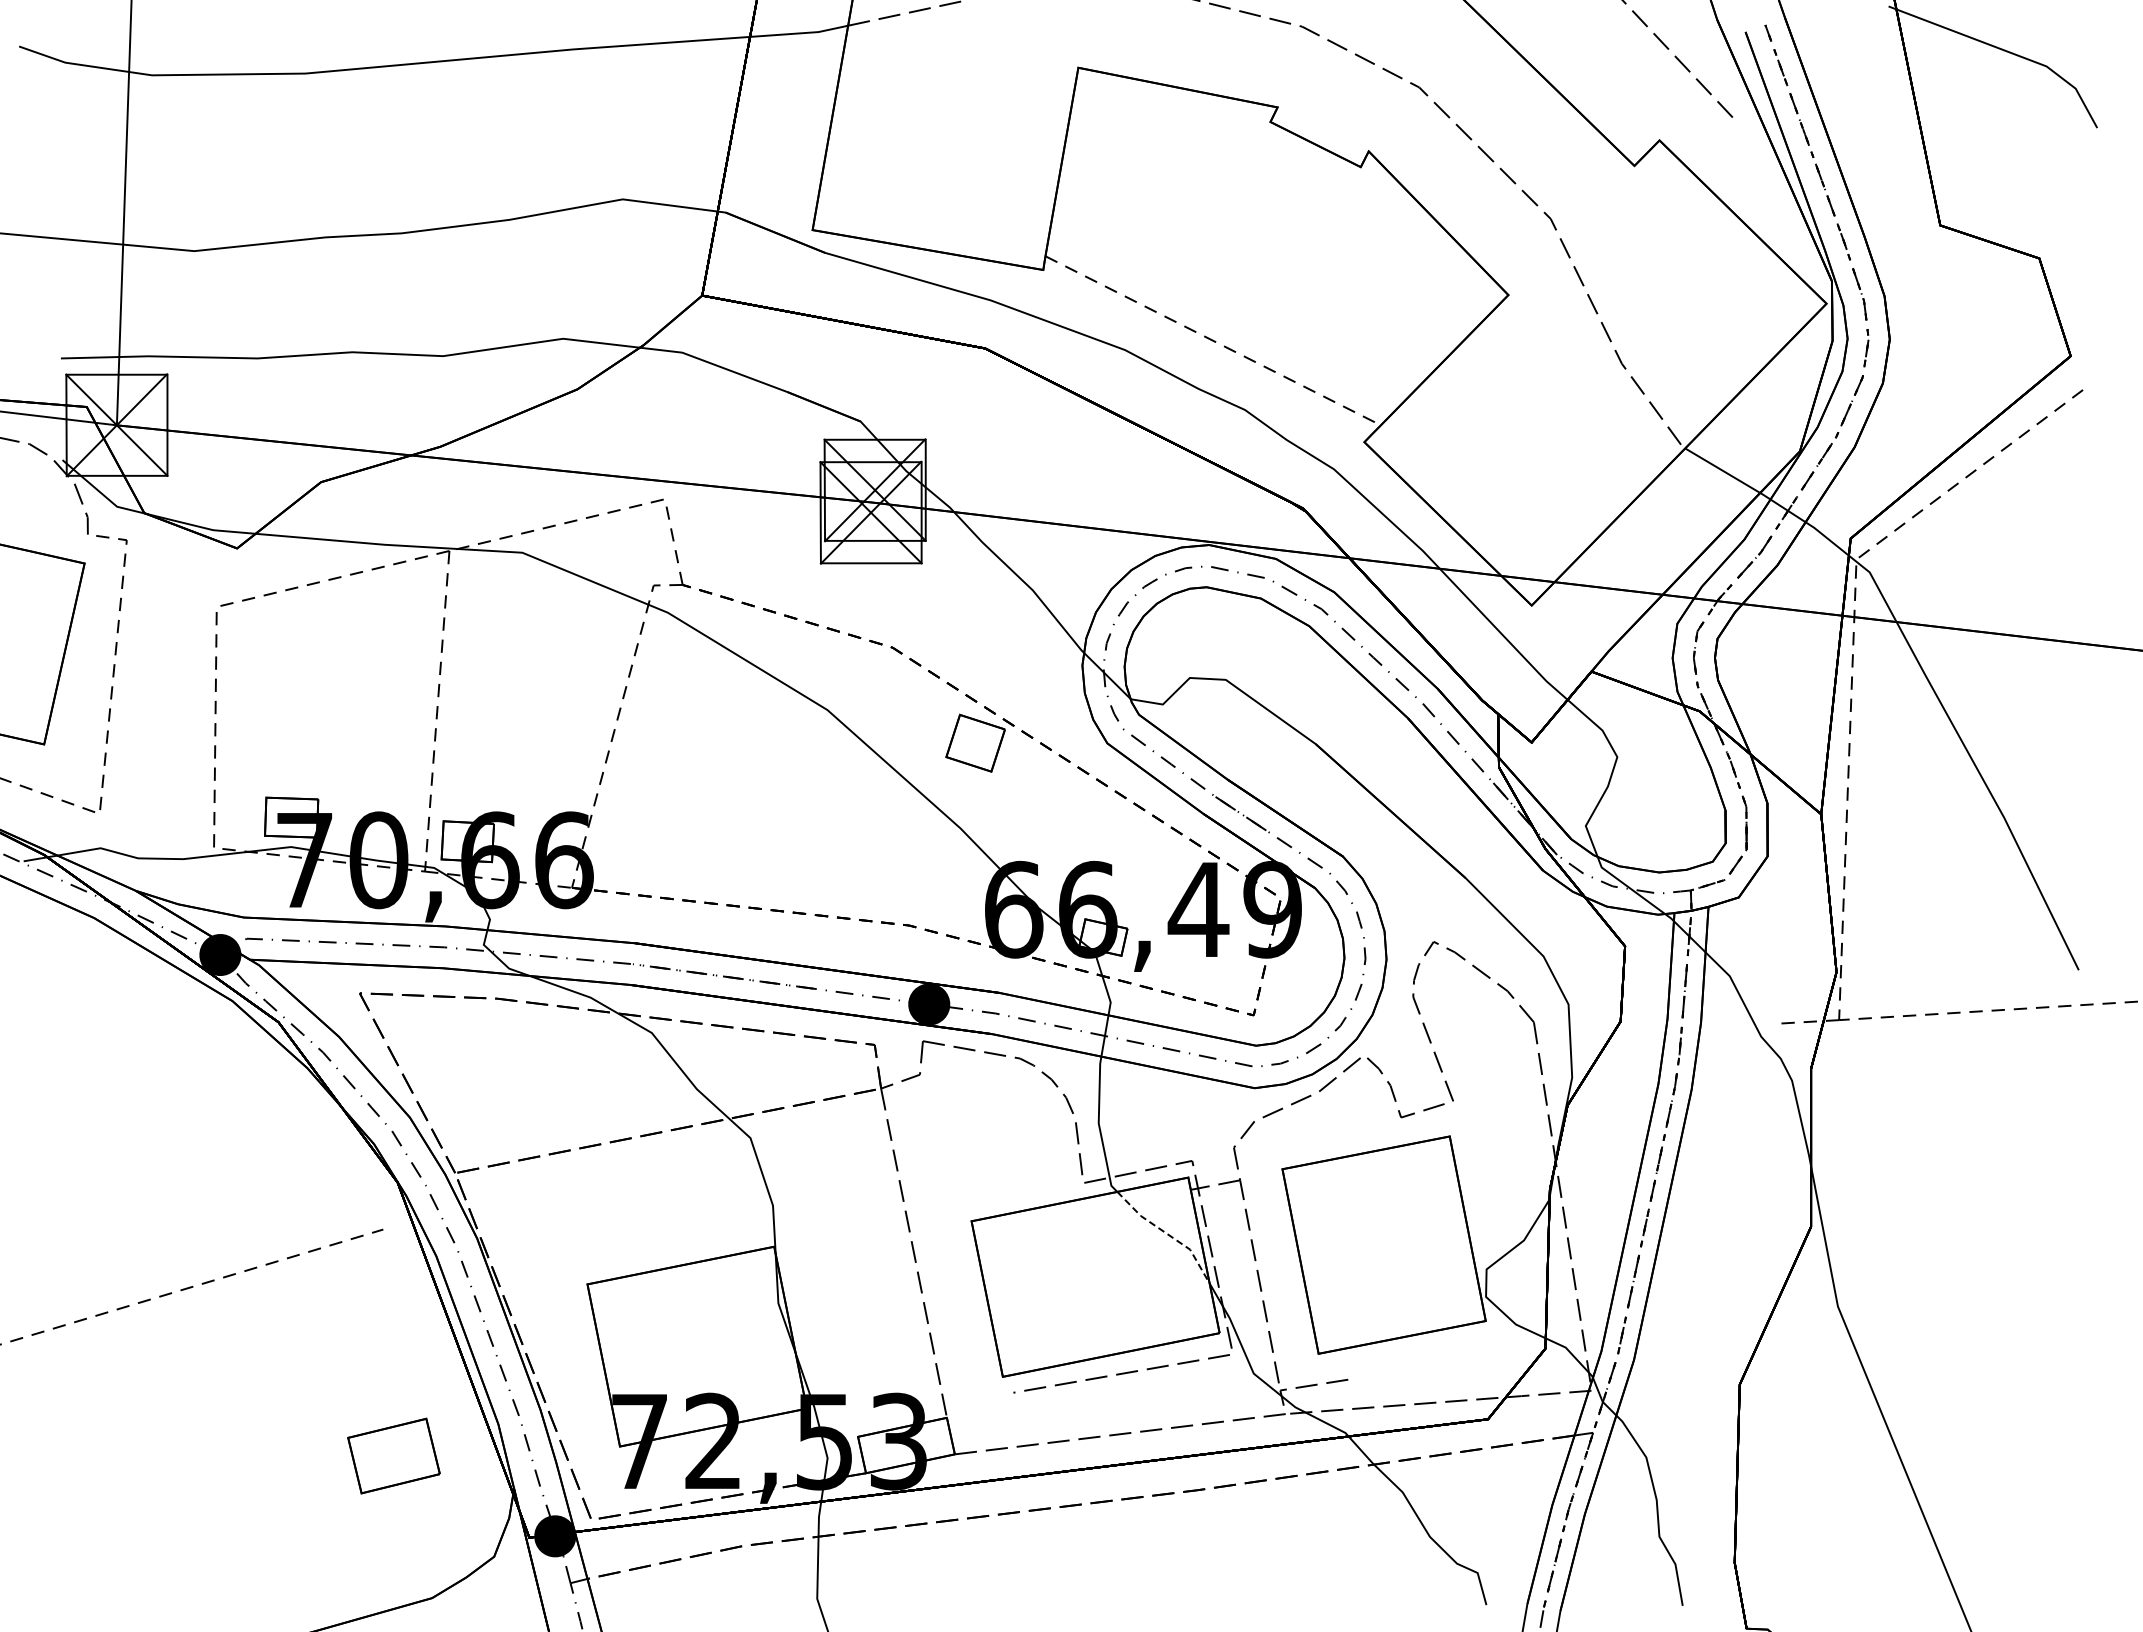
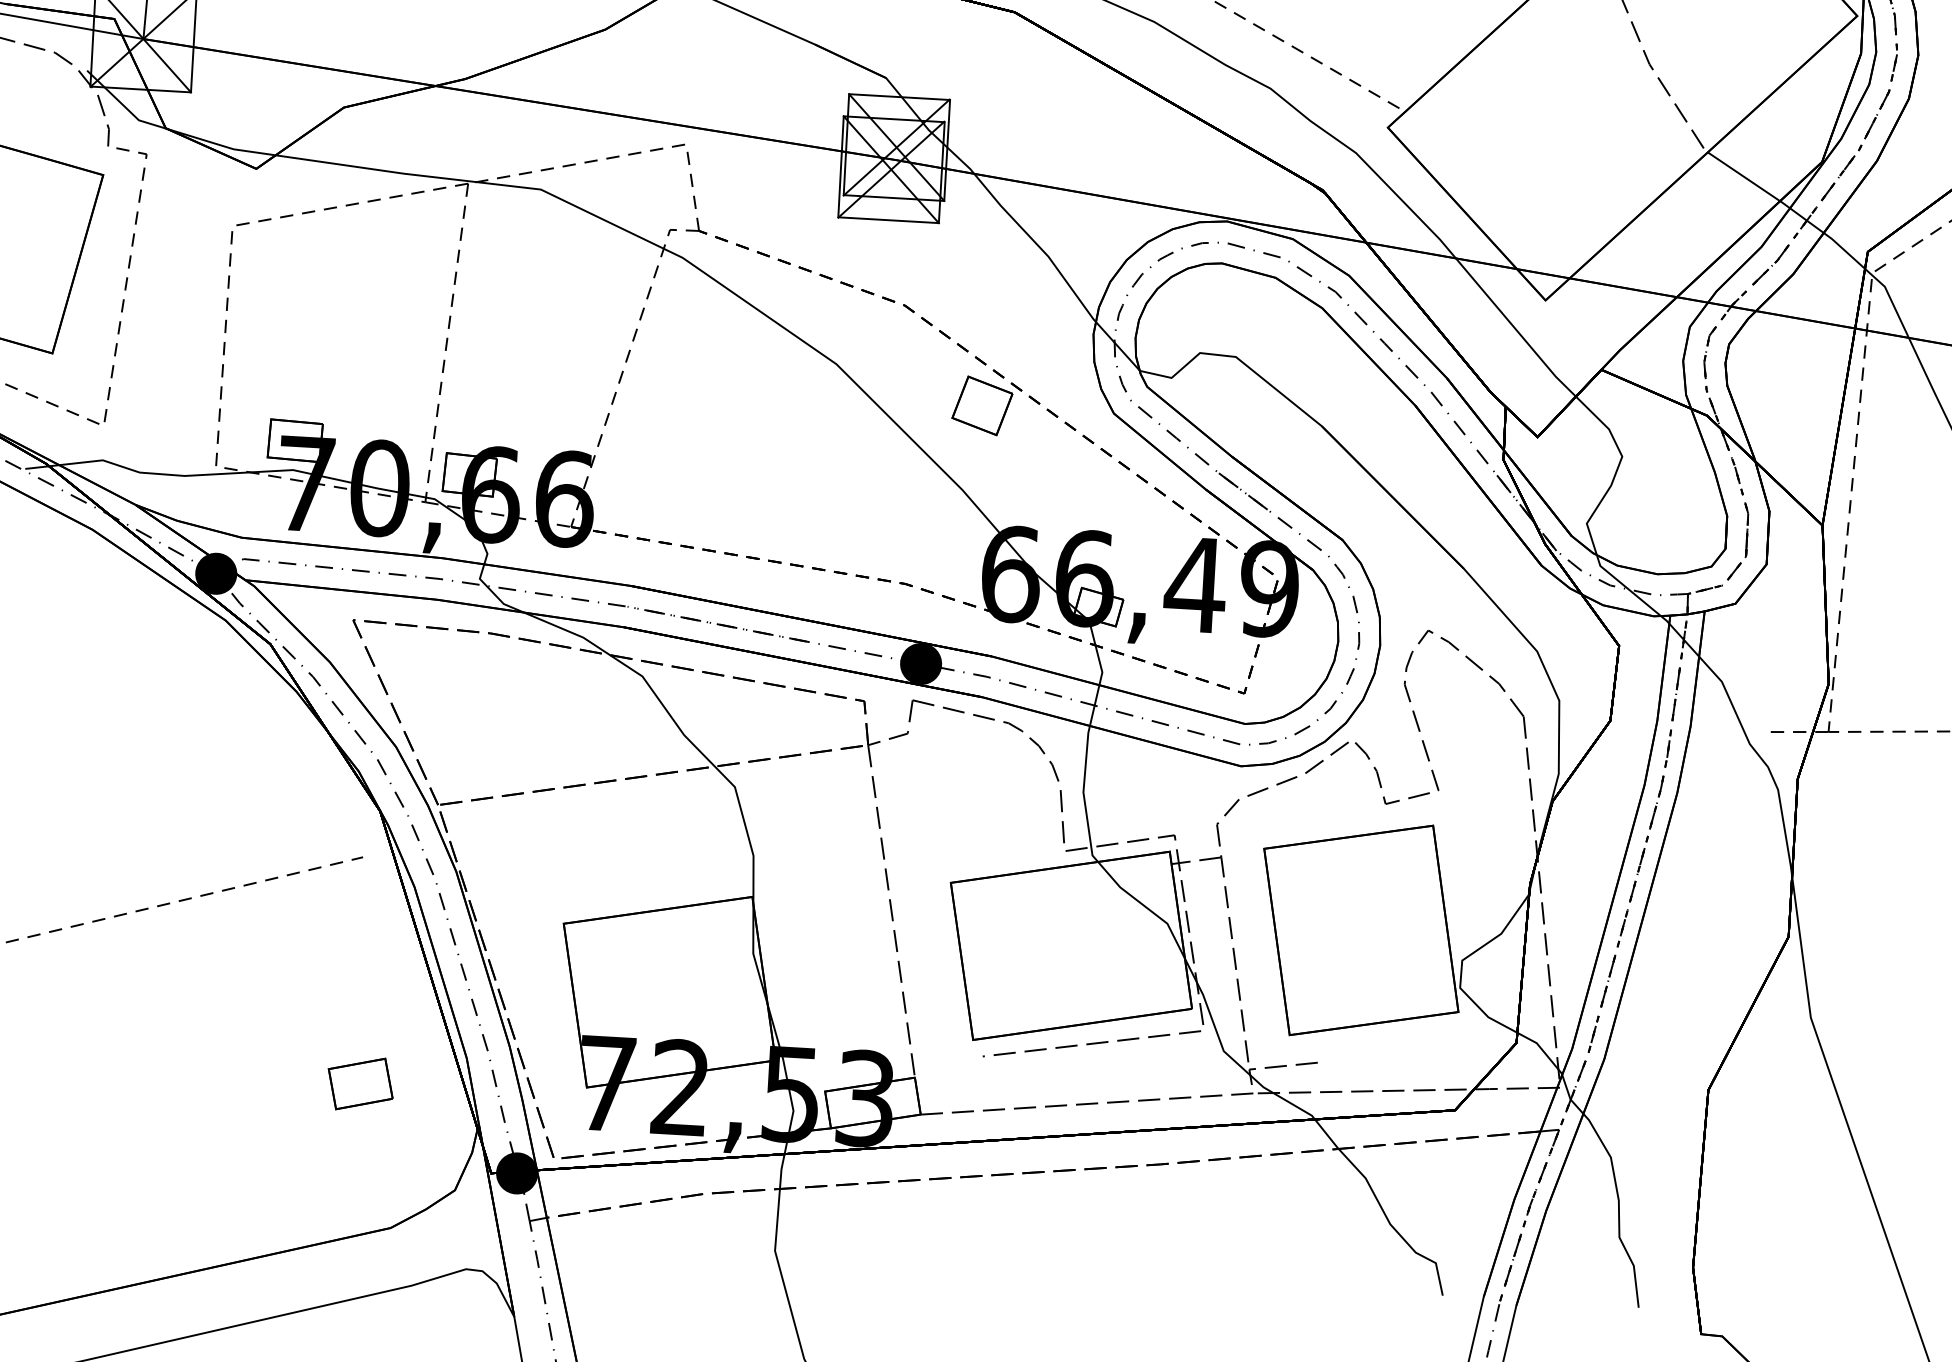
line: (1167, 1234) -> (1145, 907), dashed -> solid
part: (393, 1455) -> (360, 1083), size x0.71

